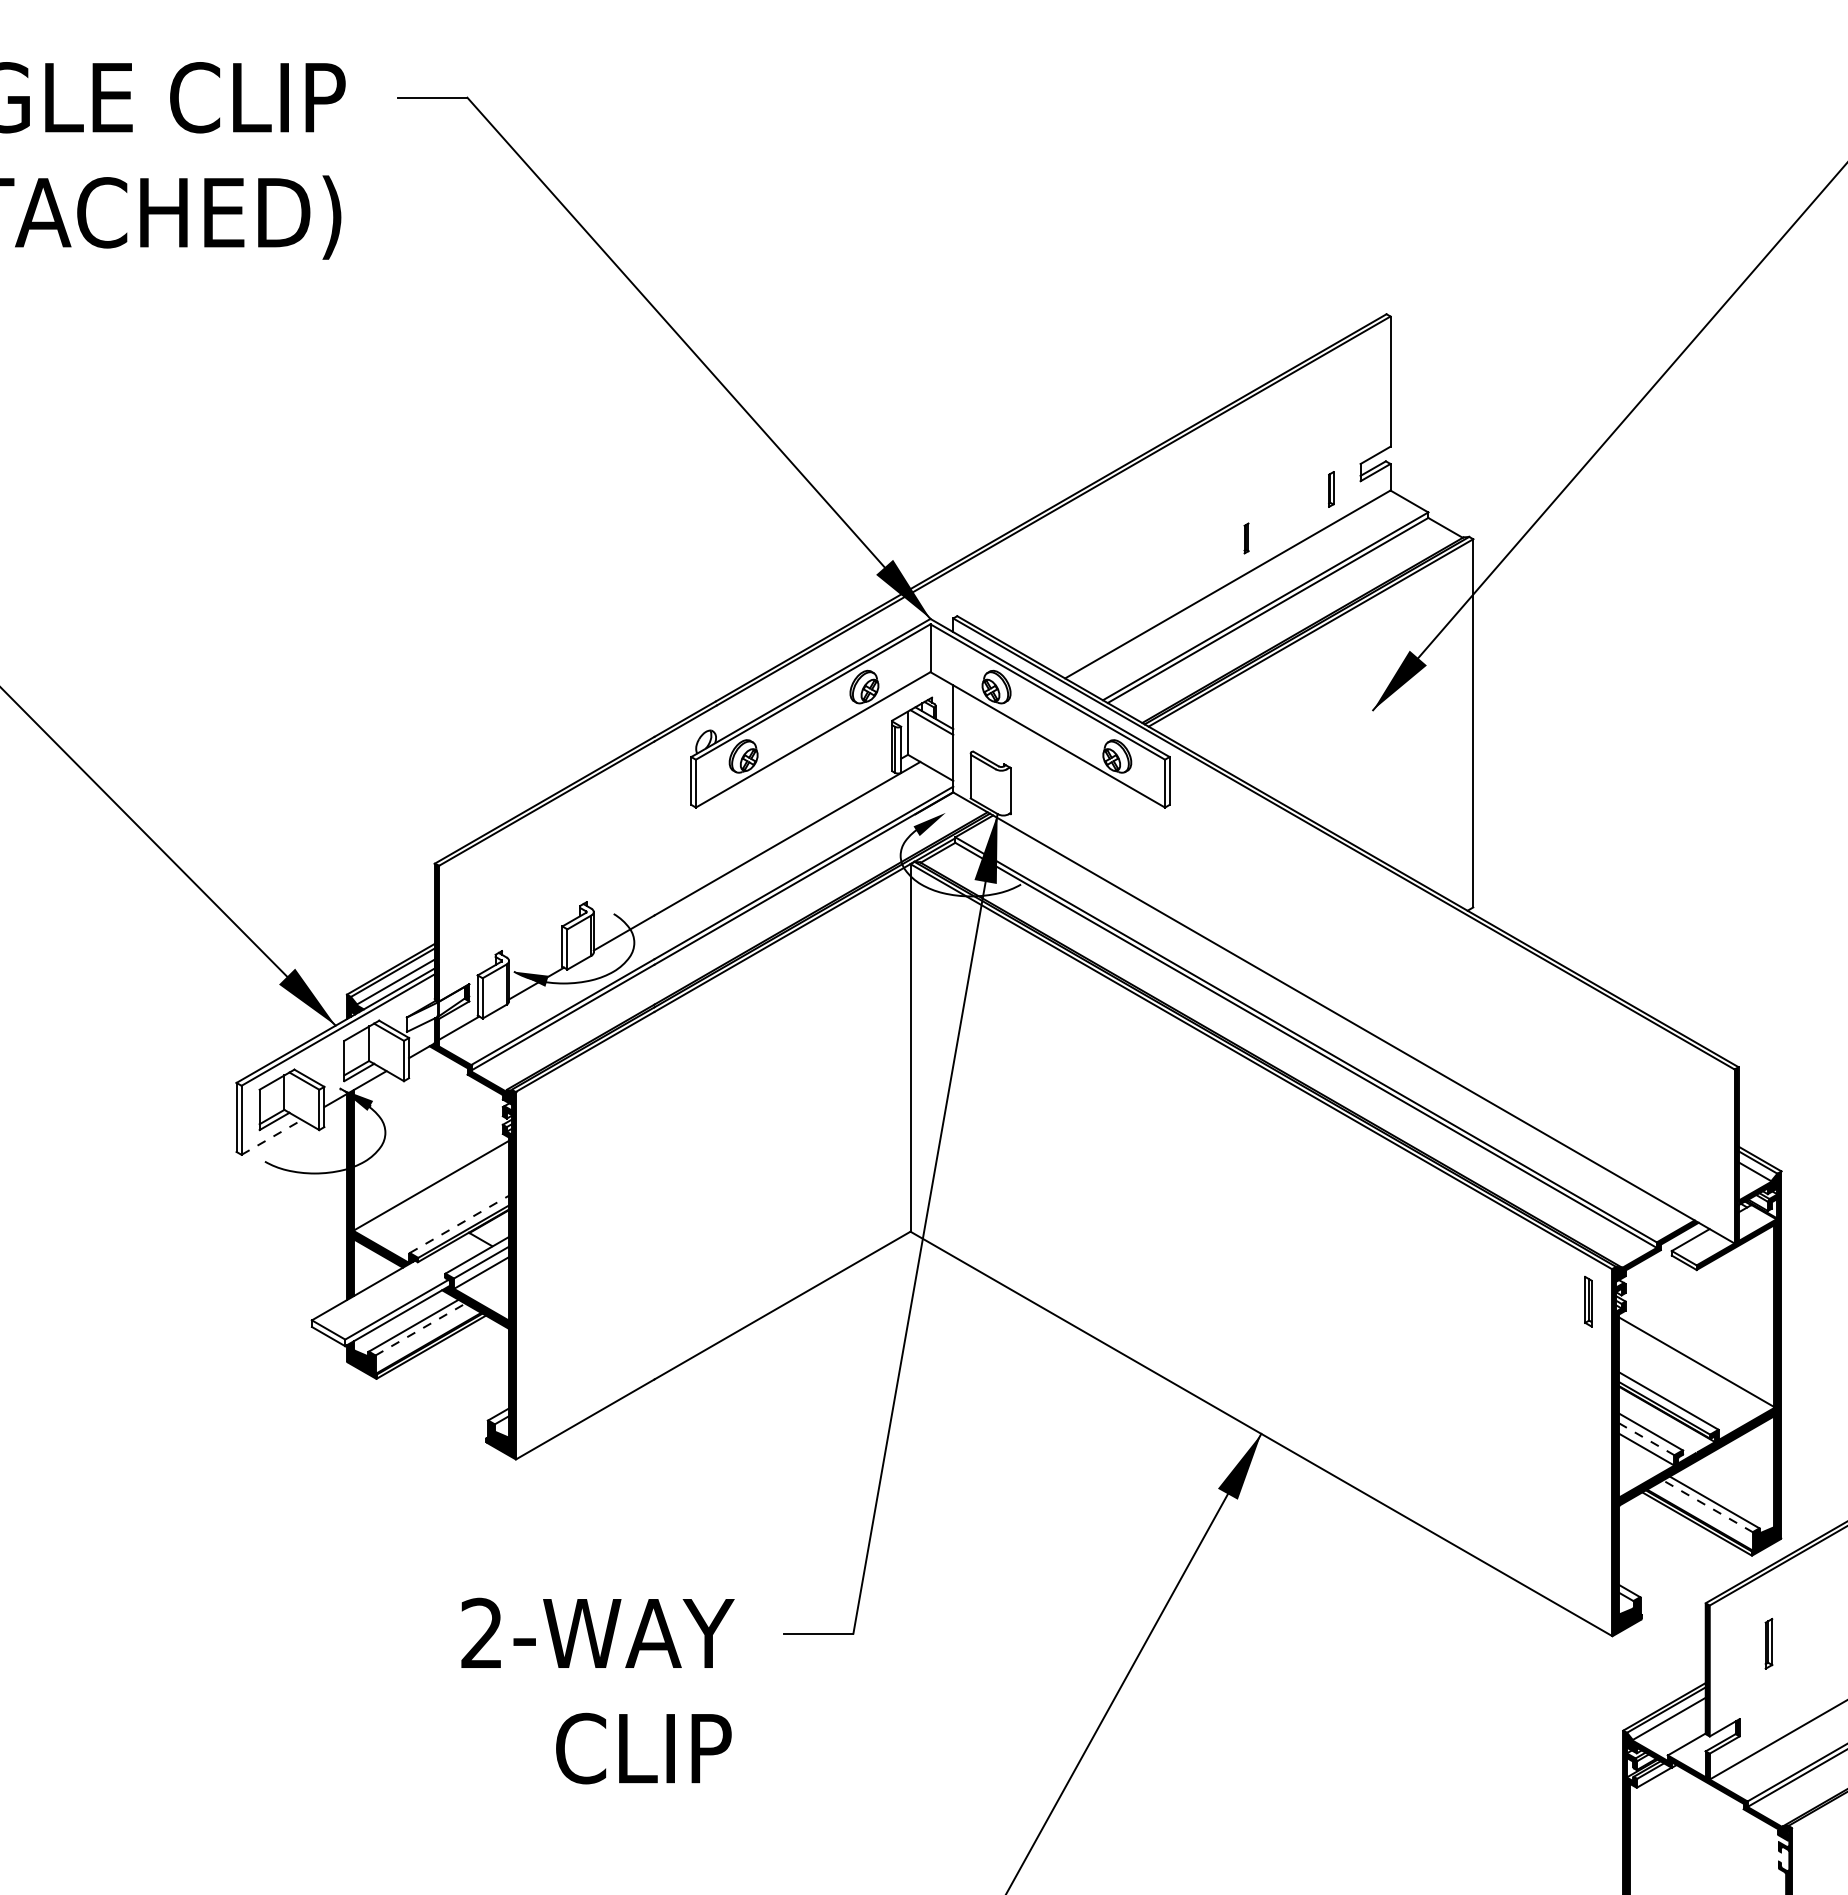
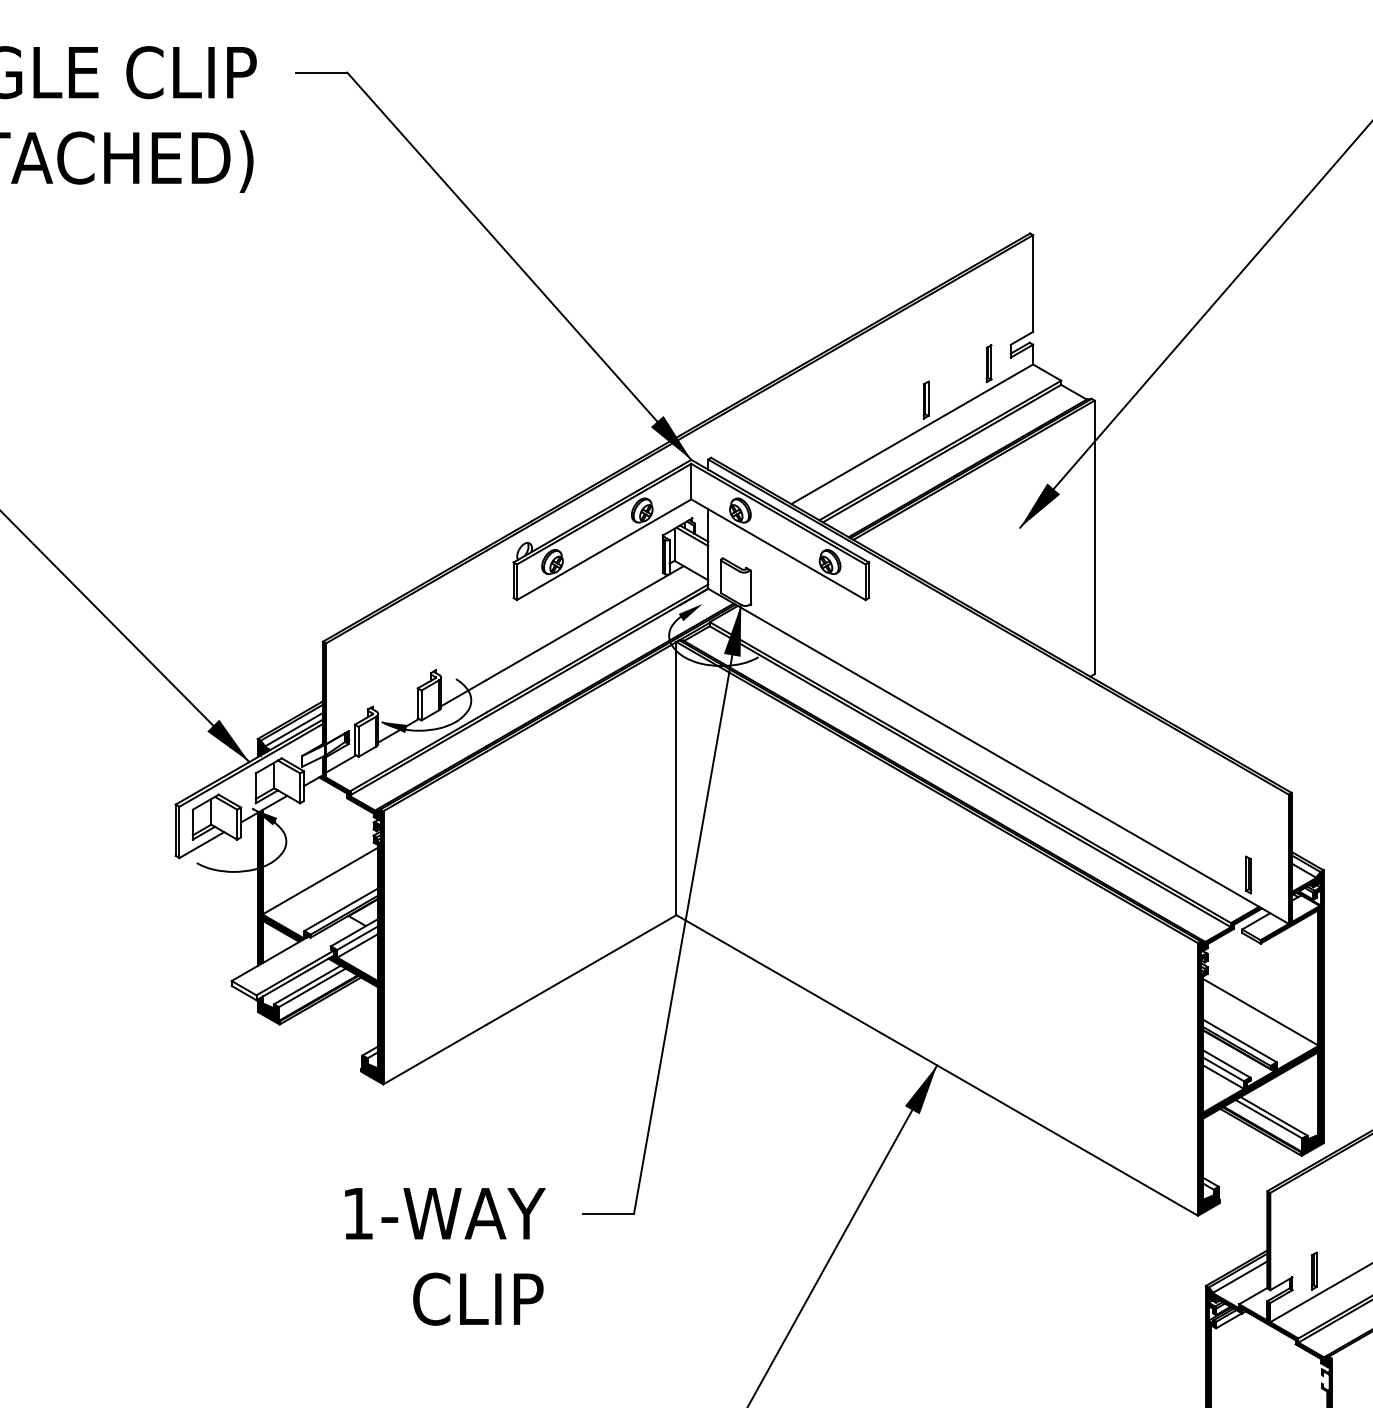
part: (1331, 489) -> (989, 363), size x1.43
part: (1246, 538) -> (926, 400), size x1.67
line: (271, 1137) -> (201, 845), dashed -> solid
line: (459, 1224) -> (341, 909), dashed -> solid
part: (1588, 1301) -> (1248, 874), moved
line: (420, 1329) -> (312, 987), dashed -> solid
line: (1646, 1439) -> (1223, 1069), dashed -> solid
line: (1708, 1506) -> (1269, 1119), dashed -> solid
text: (481, 1632) -> (357, 1212), 2-WAY -> 1-WAY
part: (1768, 1643) -> (1313, 1270), moved

